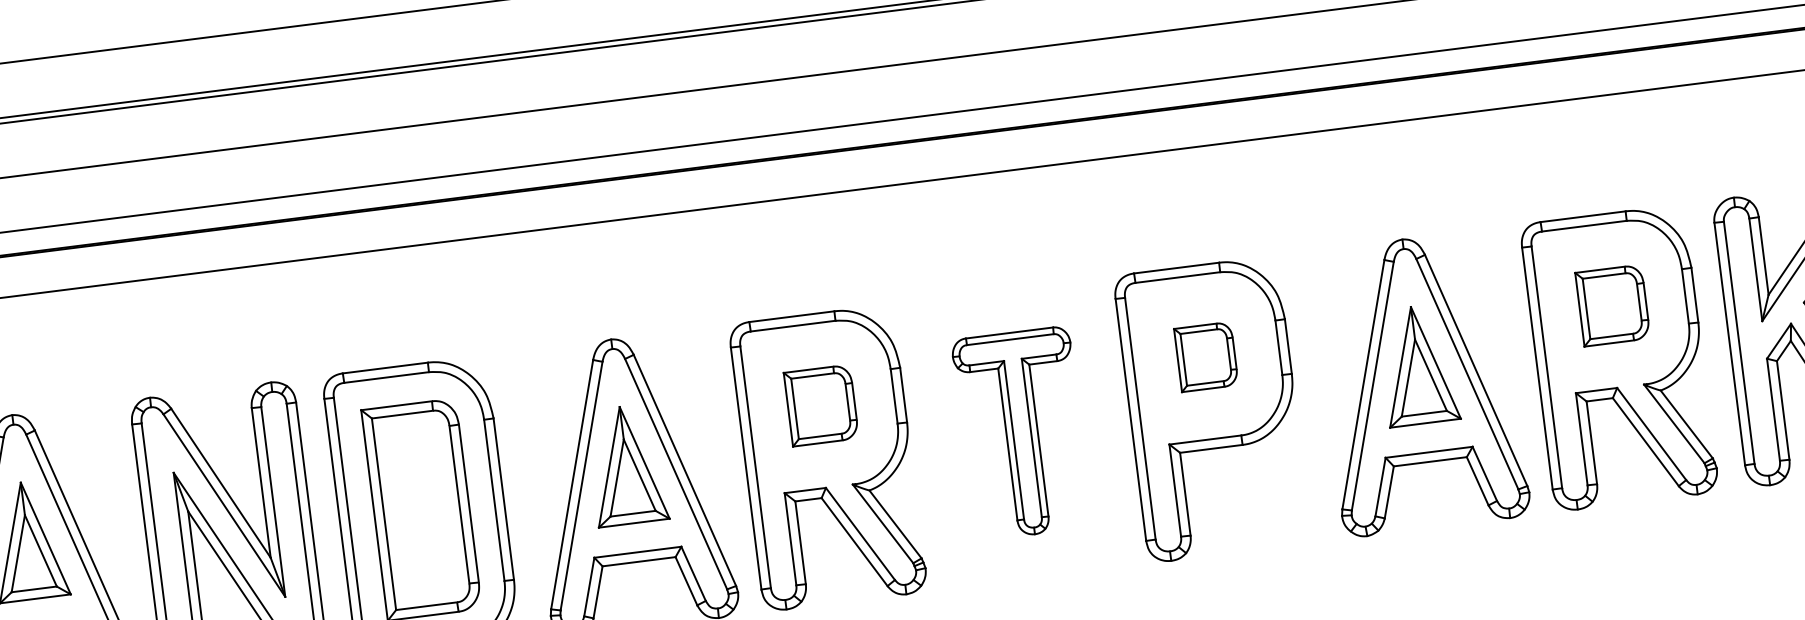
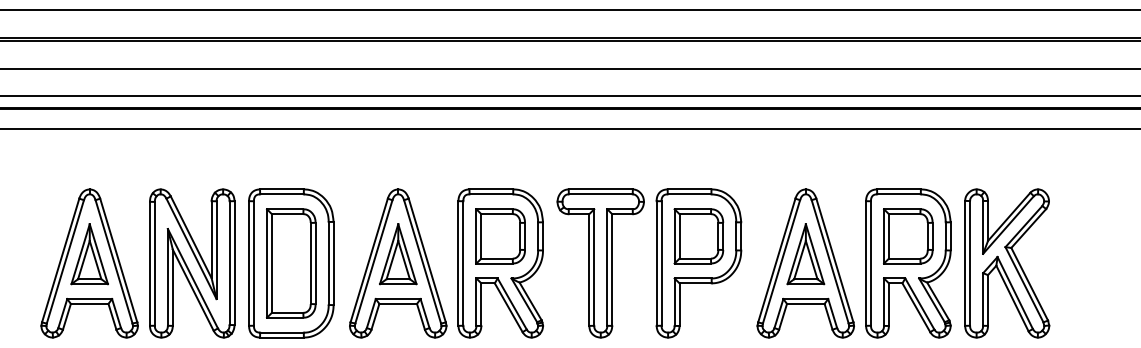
part: (1613, 305) -> (908, 236), size x1.43
part: (1205, 357) -> (698, 236), size x1.67
part: (821, 405) -> (500, 236), size x1.43
part: (1021, 433) -> (600, 263), size x1.43

